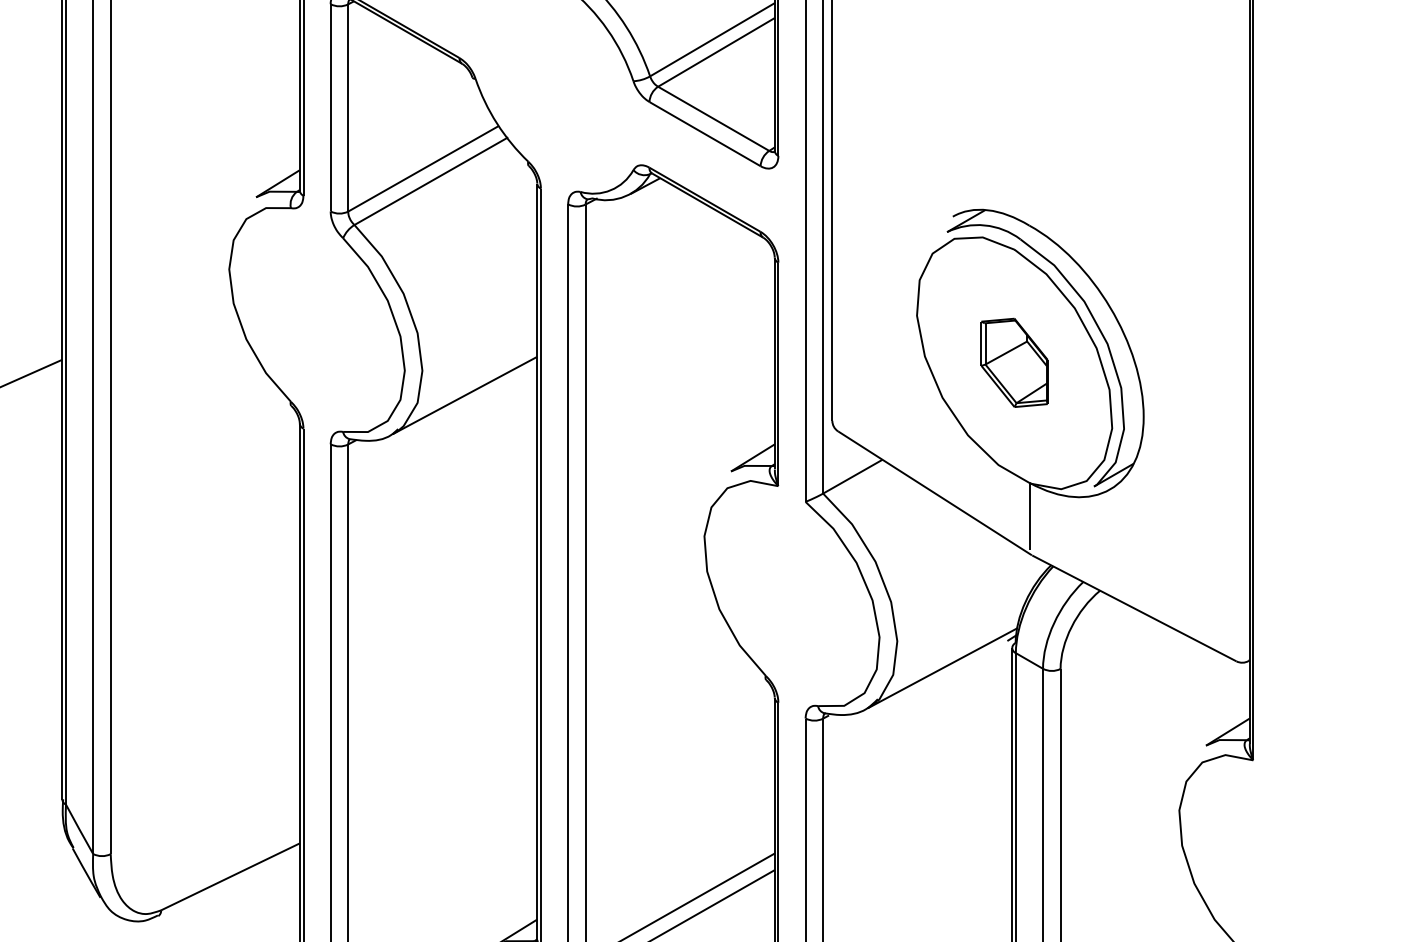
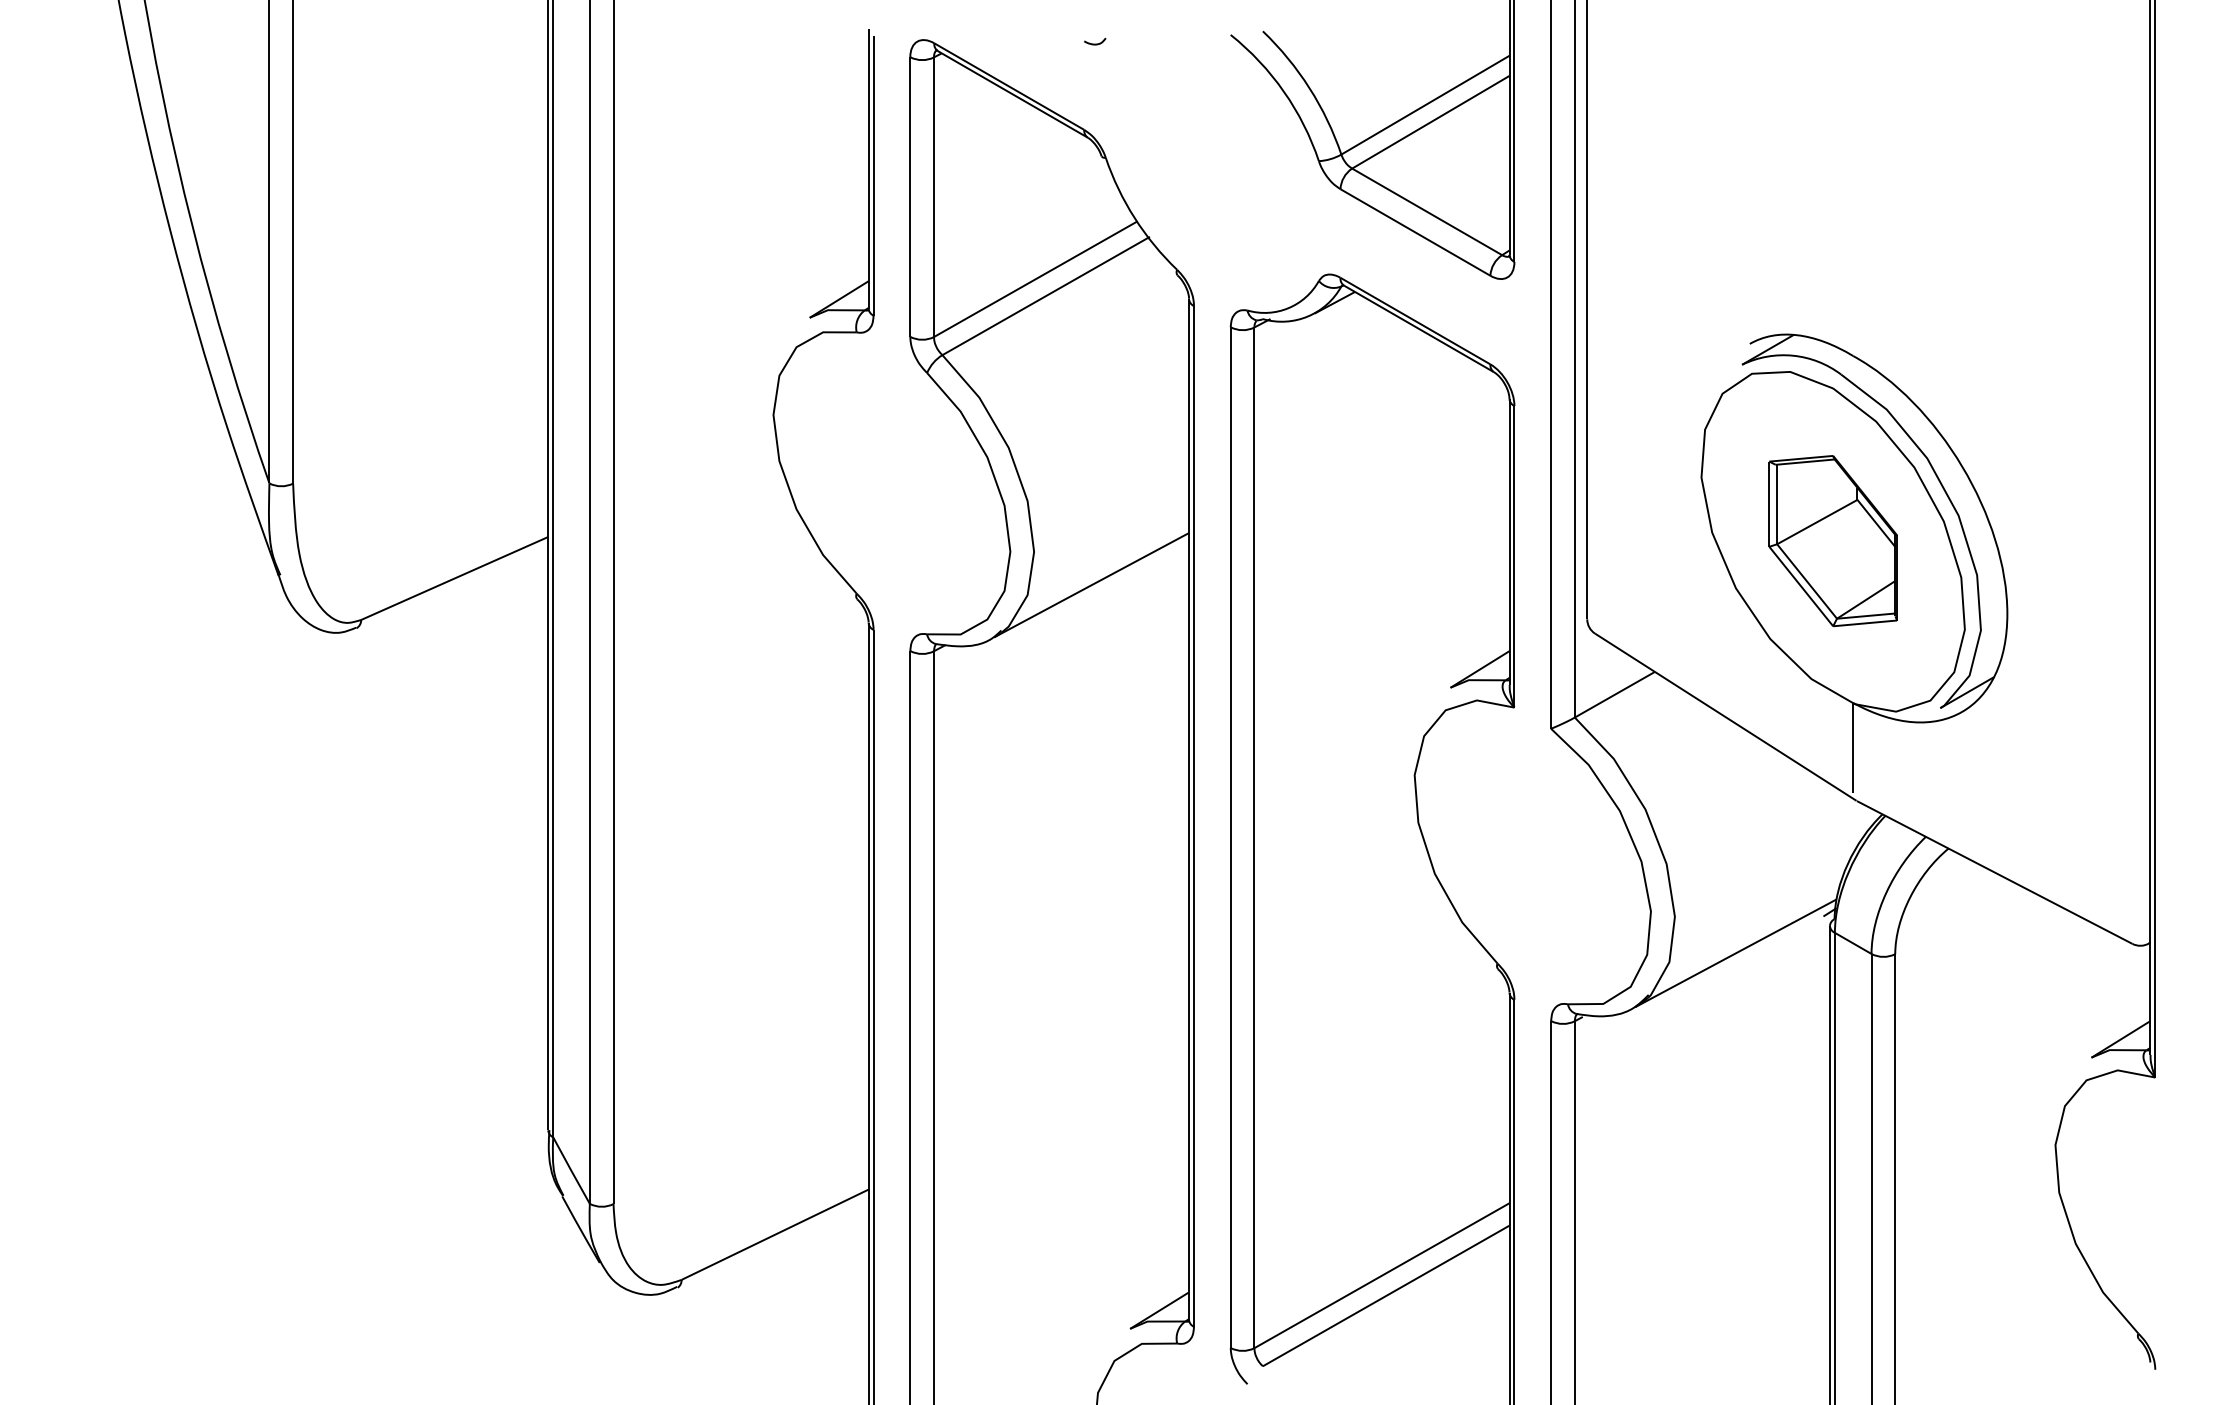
part: (1014, 363) -> (1832, 541), size x1.43

